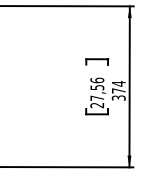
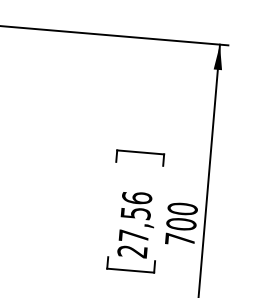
text: (118, 90) -> (180, 223), 374 -> 700

